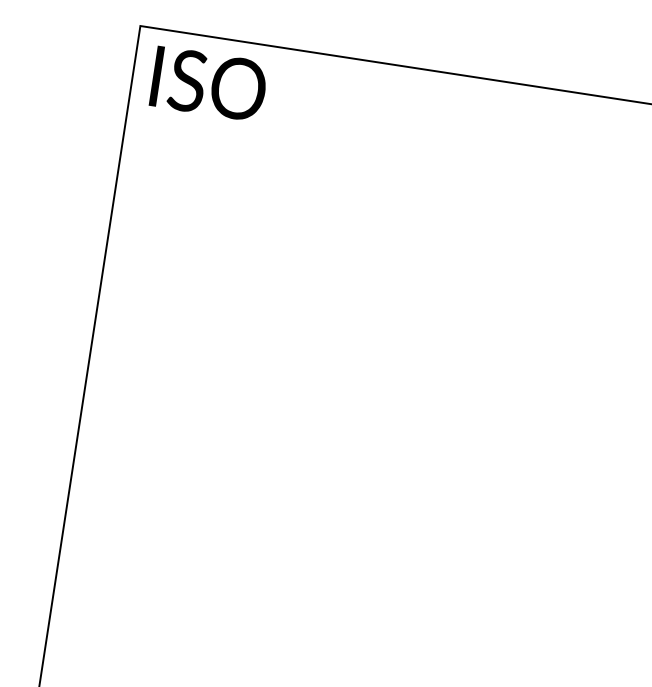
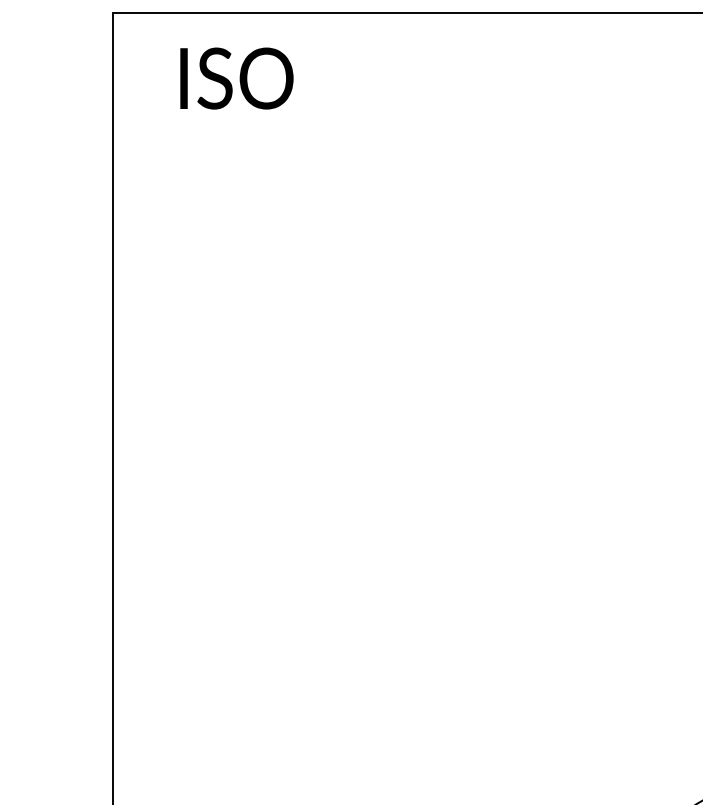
text: (208, 84) -> (236, 78), moved

